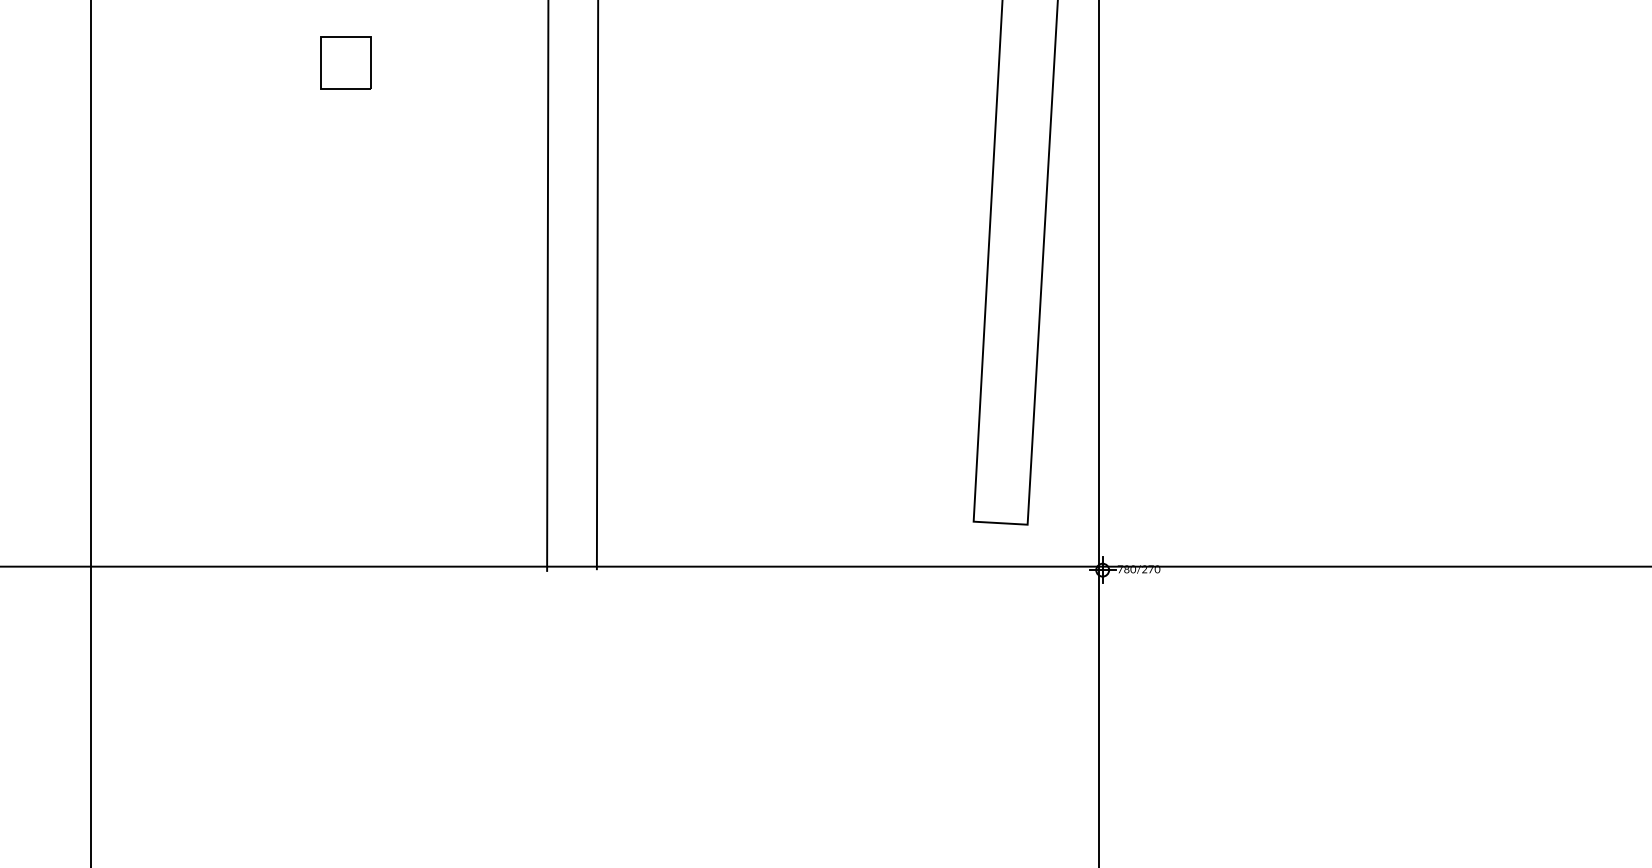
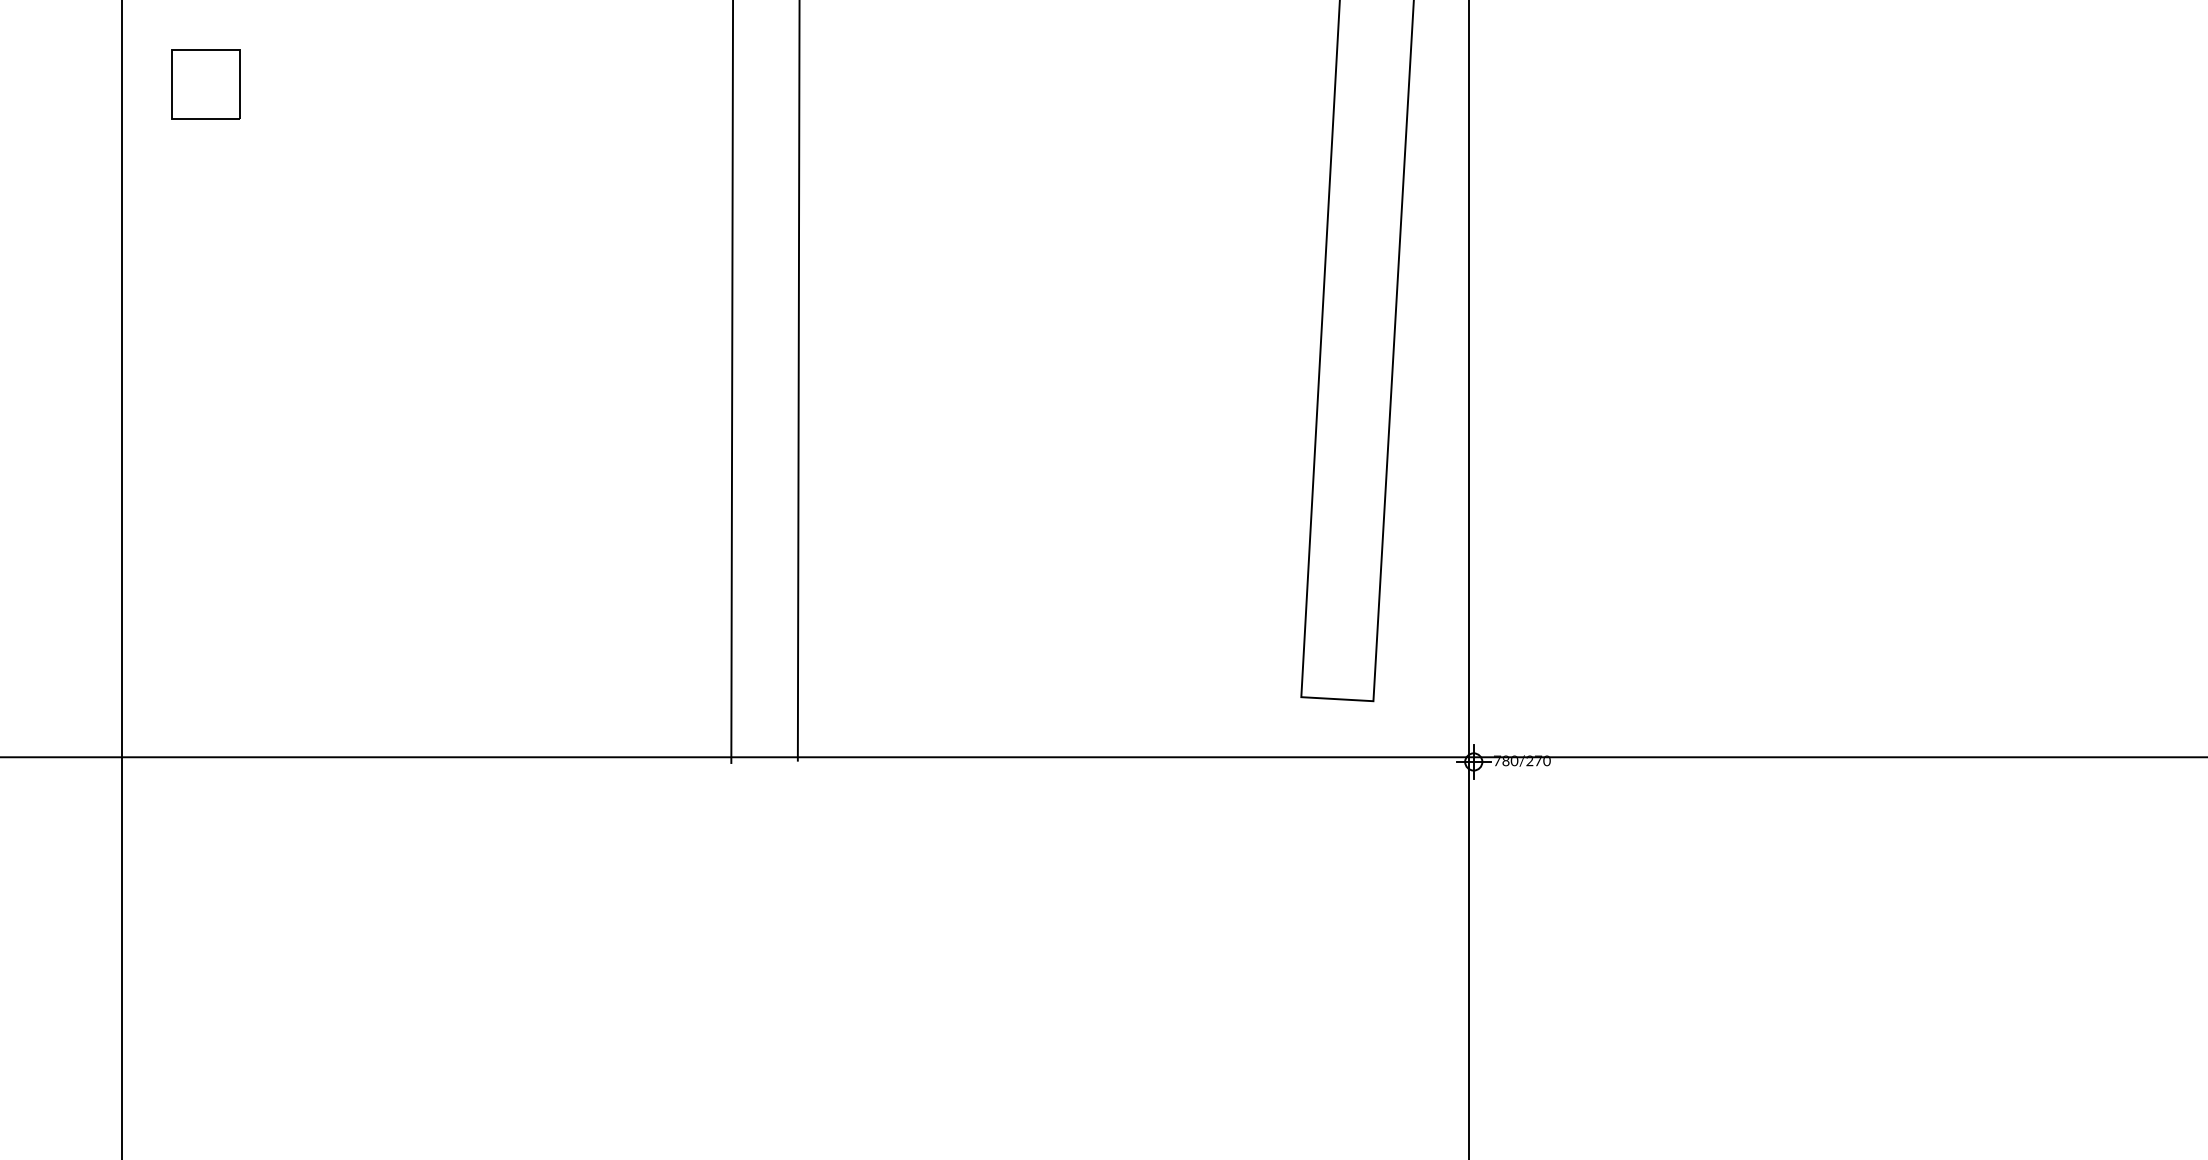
part: (345, 62) -> (205, 83), moved

